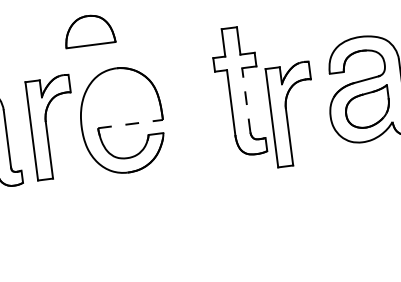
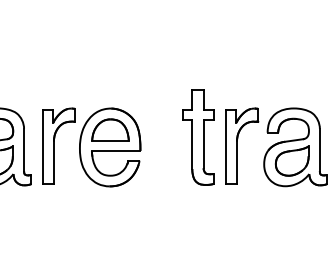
part: (89, 29) -> (110, 129), moved
line: (246, 100) -> (203, 144), dashed -> solid
part: (293, 113) -> (242, 145), moved
line: (130, 123) -> (116, 150), dashed -> solid

